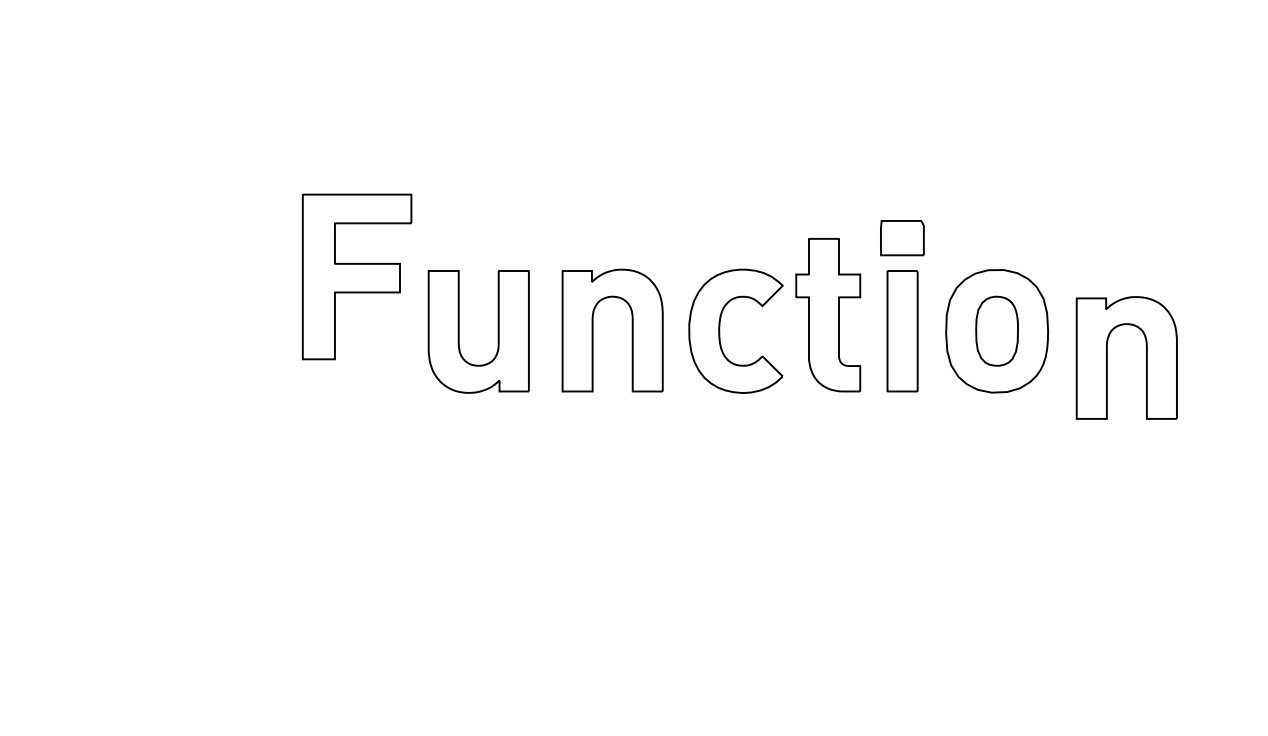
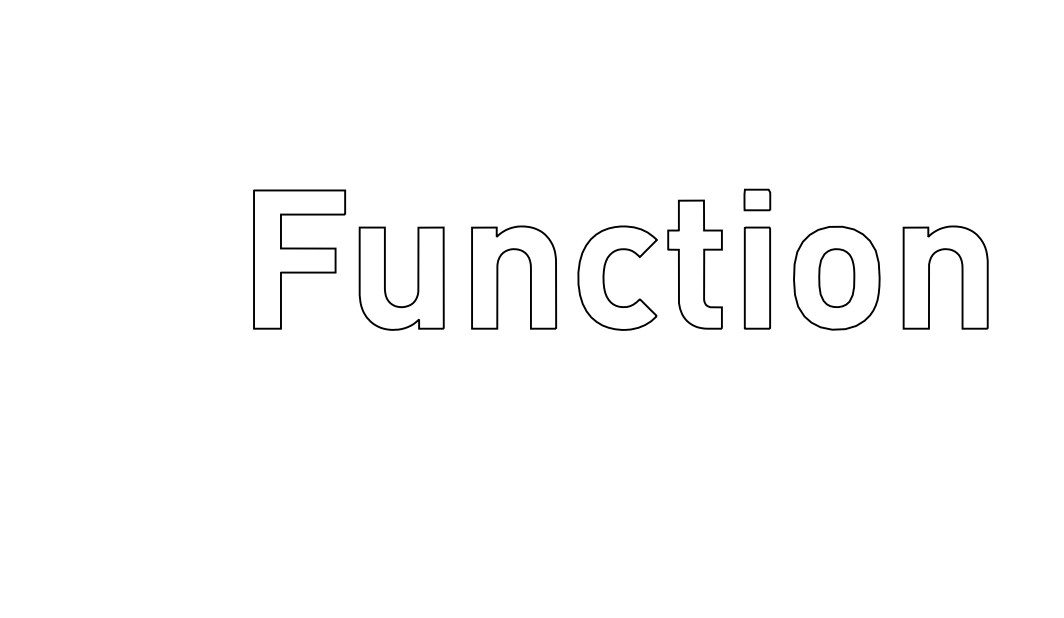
part: (902, 237) -> (757, 199), size x0.71
part: (357, 276) -> (299, 259), moved
part: (1107, 357) -> (929, 277), moved

